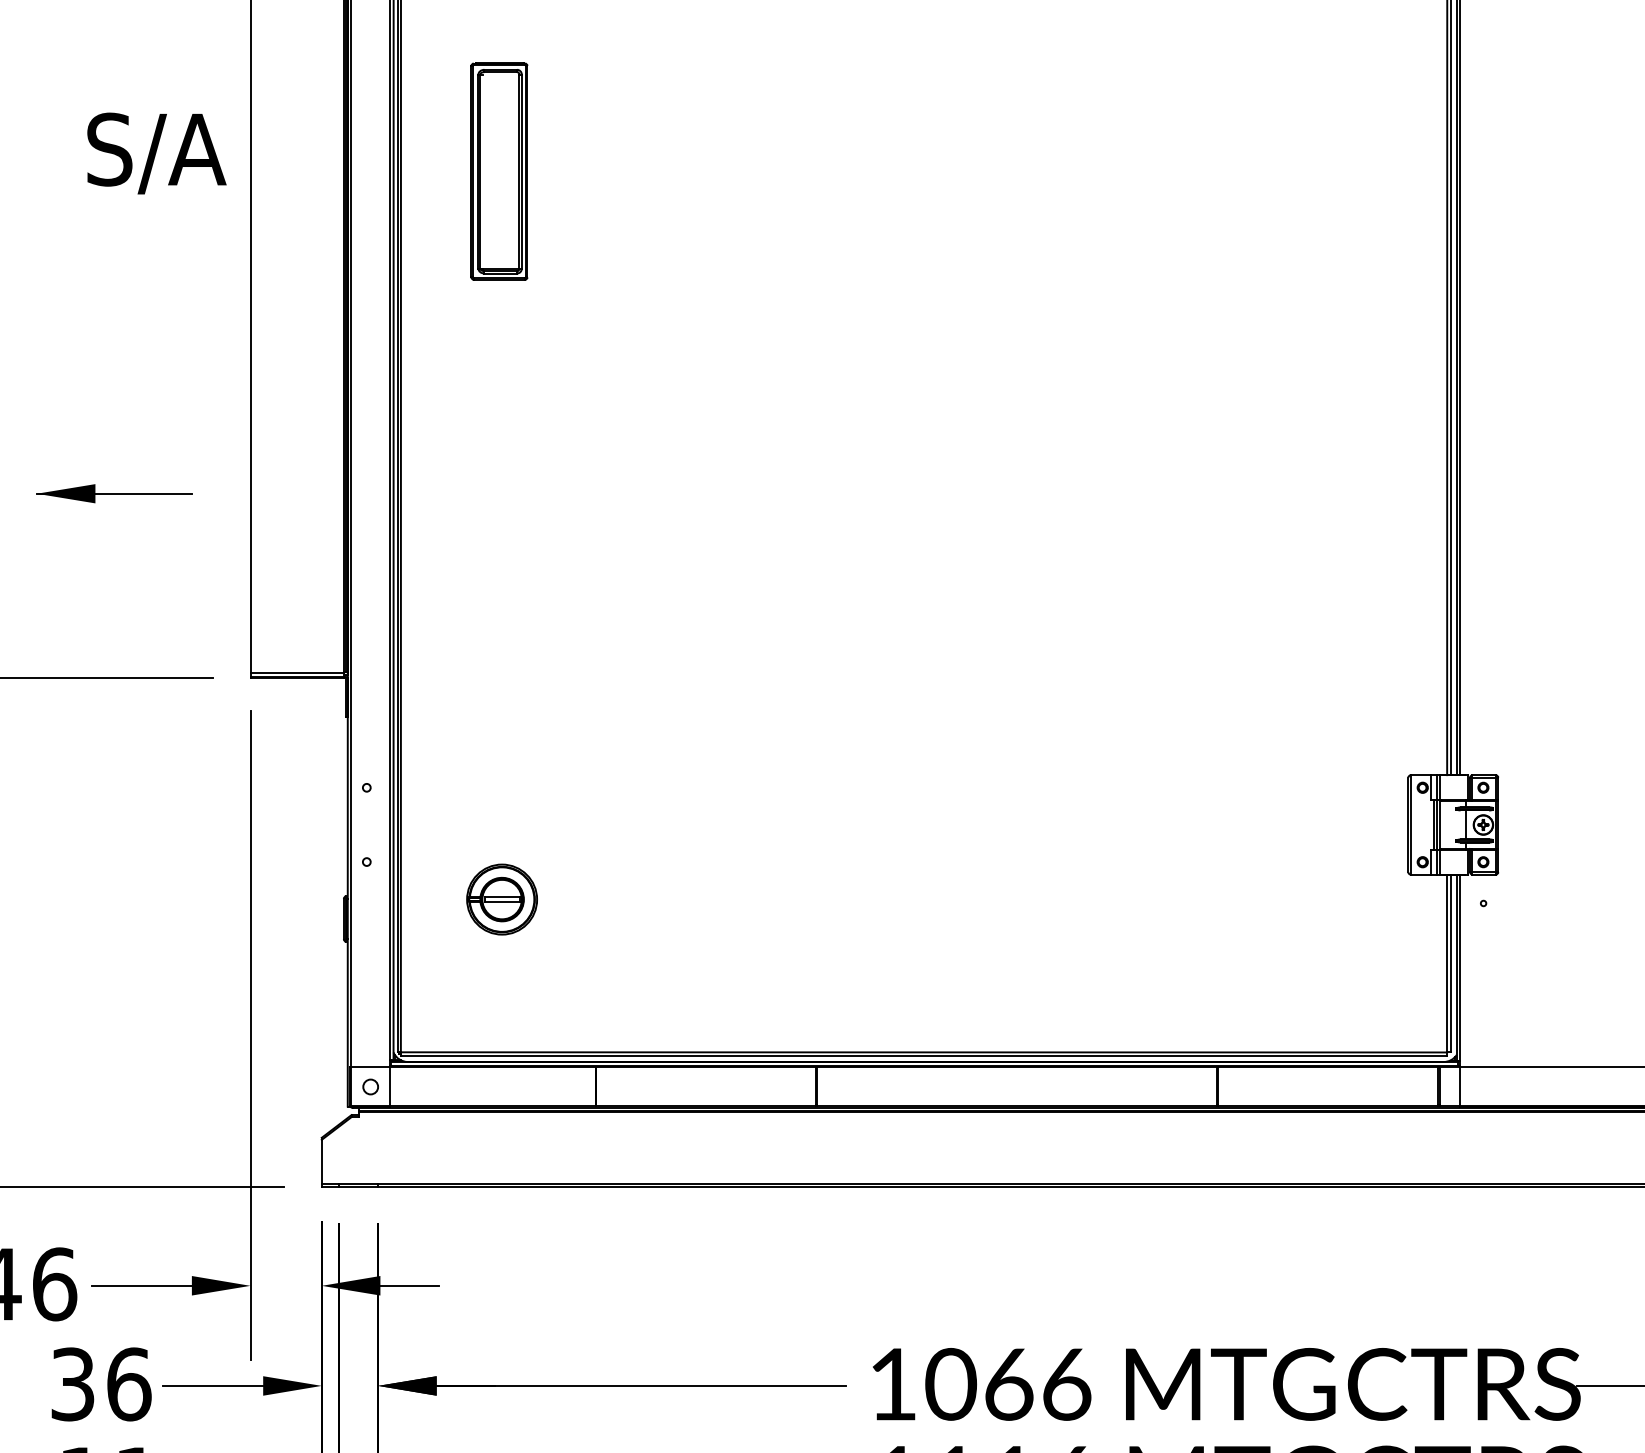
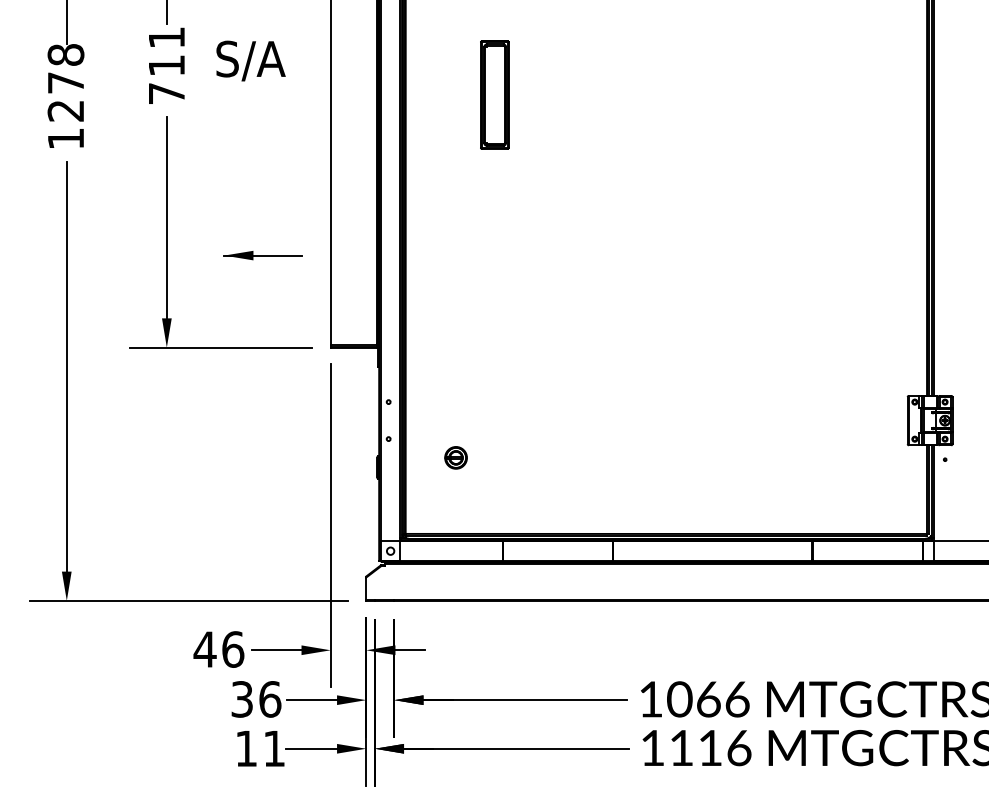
text: (155, 152) -> (250, 60), moved
part: (498, 170) -> (494, 94), moved
part: (500, 898) -> (455, 457), size x0.62

